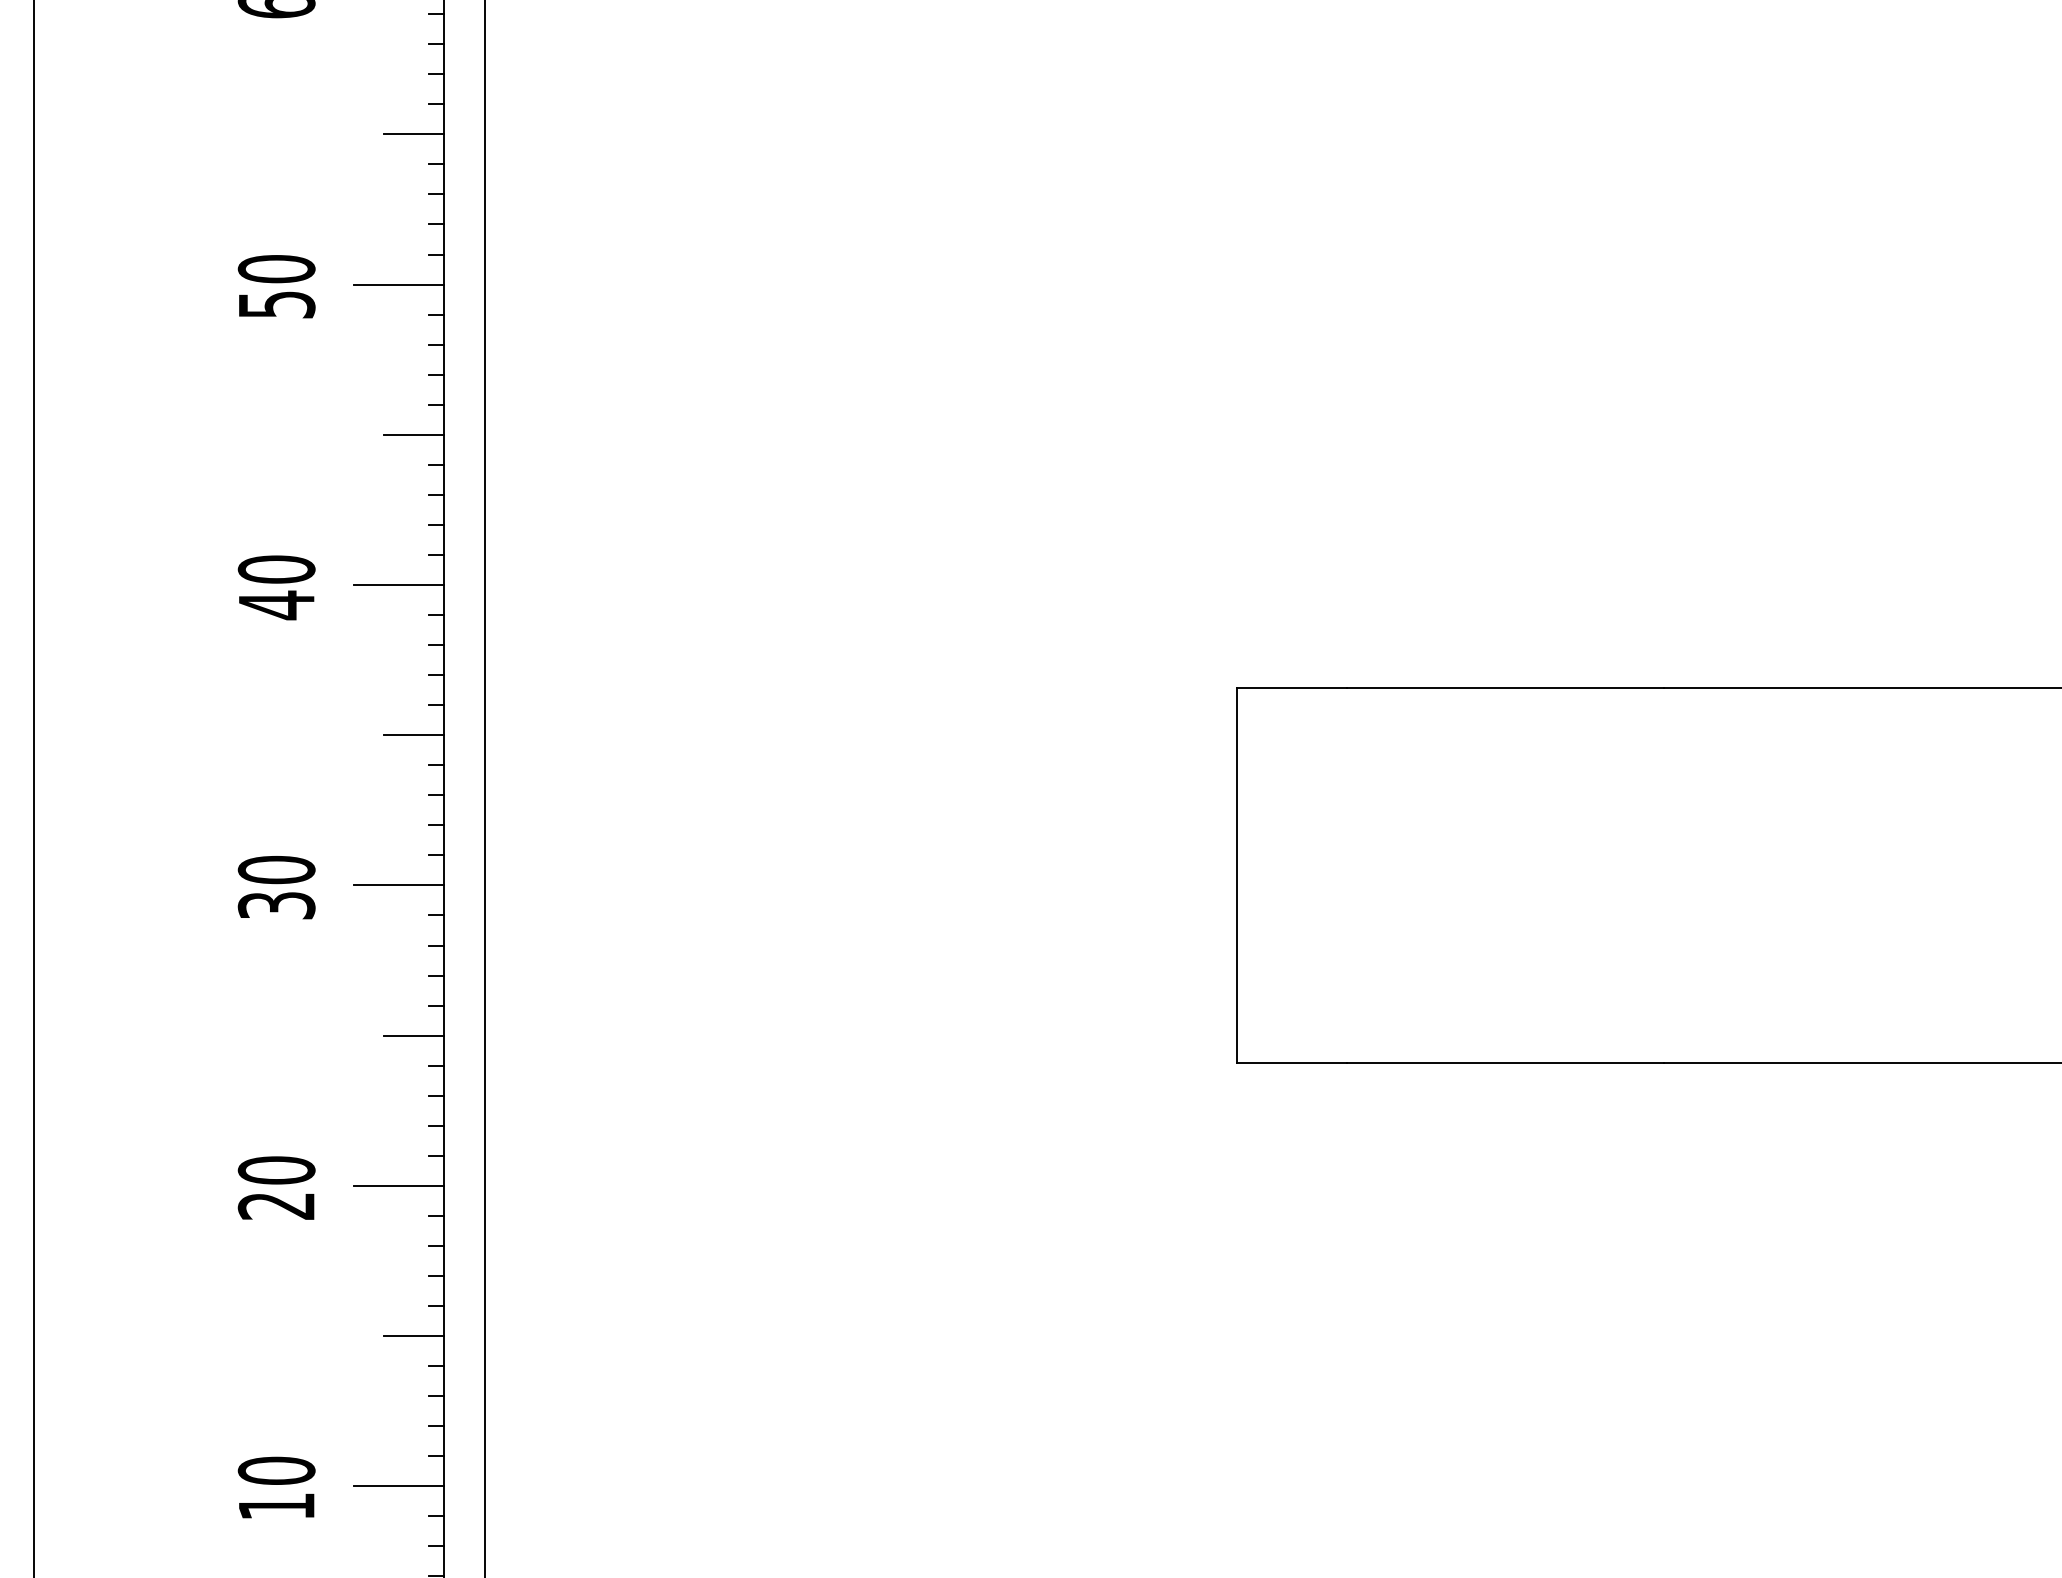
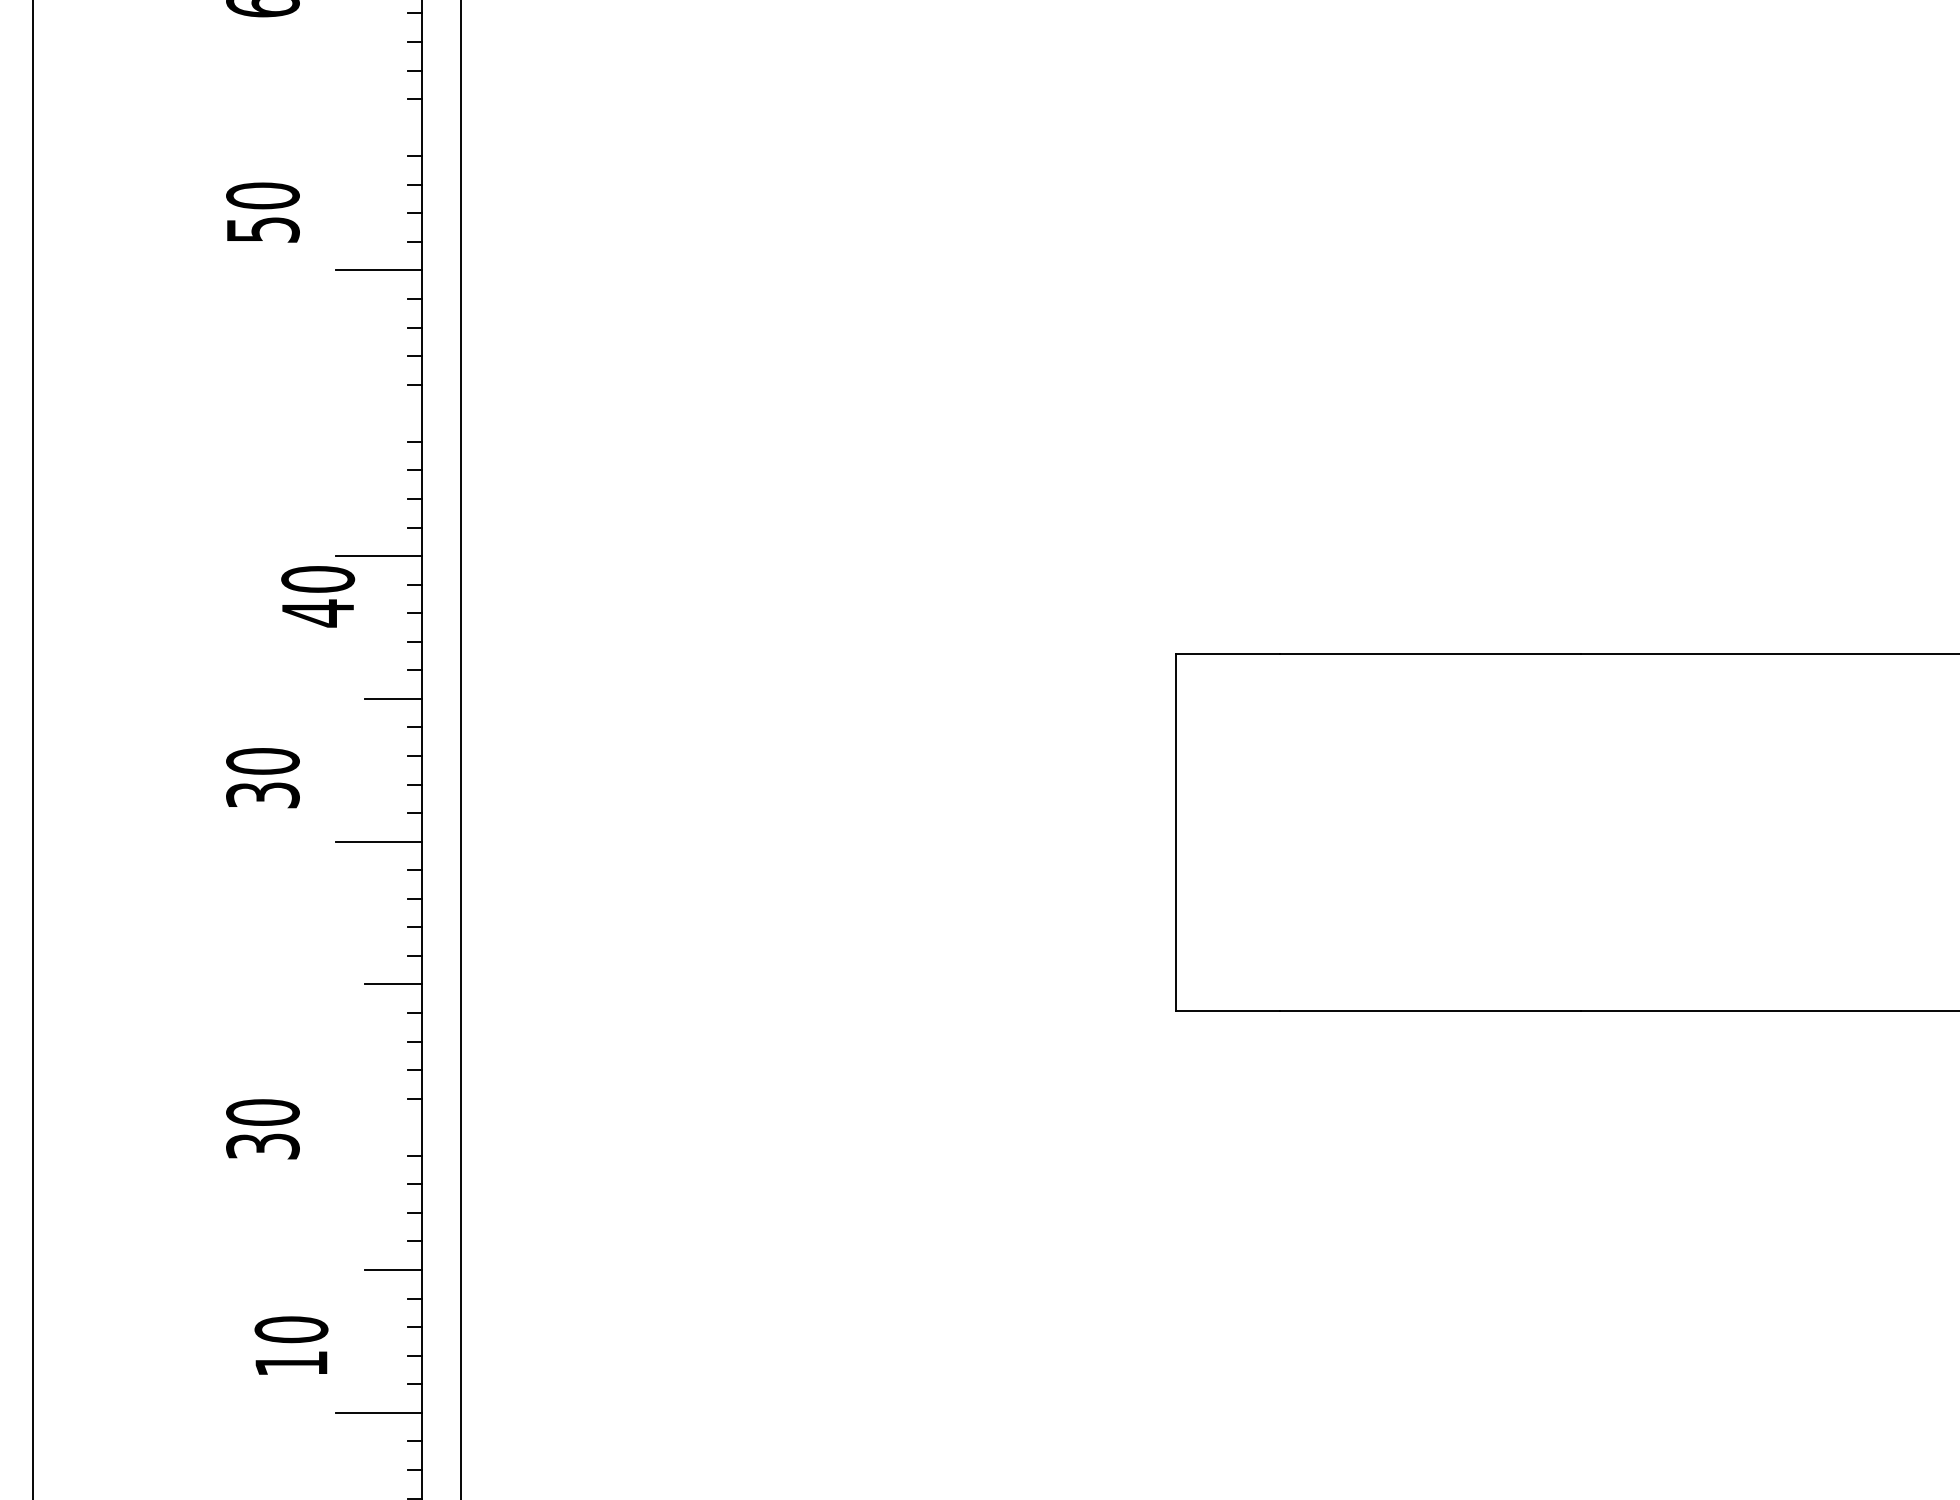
line: (413, 134) -> (393, 127), removed
text: (276, 286) -> (262, 212), moved
line: (413, 434) -> (393, 413), removed
text: (276, 587) -> (317, 596), moved
text: (276, 887) -> (262, 778), moved
line: (398, 1185) -> (378, 1126), removed
text: (276, 1205) -> (262, 1145), 20 -> 30
text: (276, 1487) -> (291, 1345), moved

